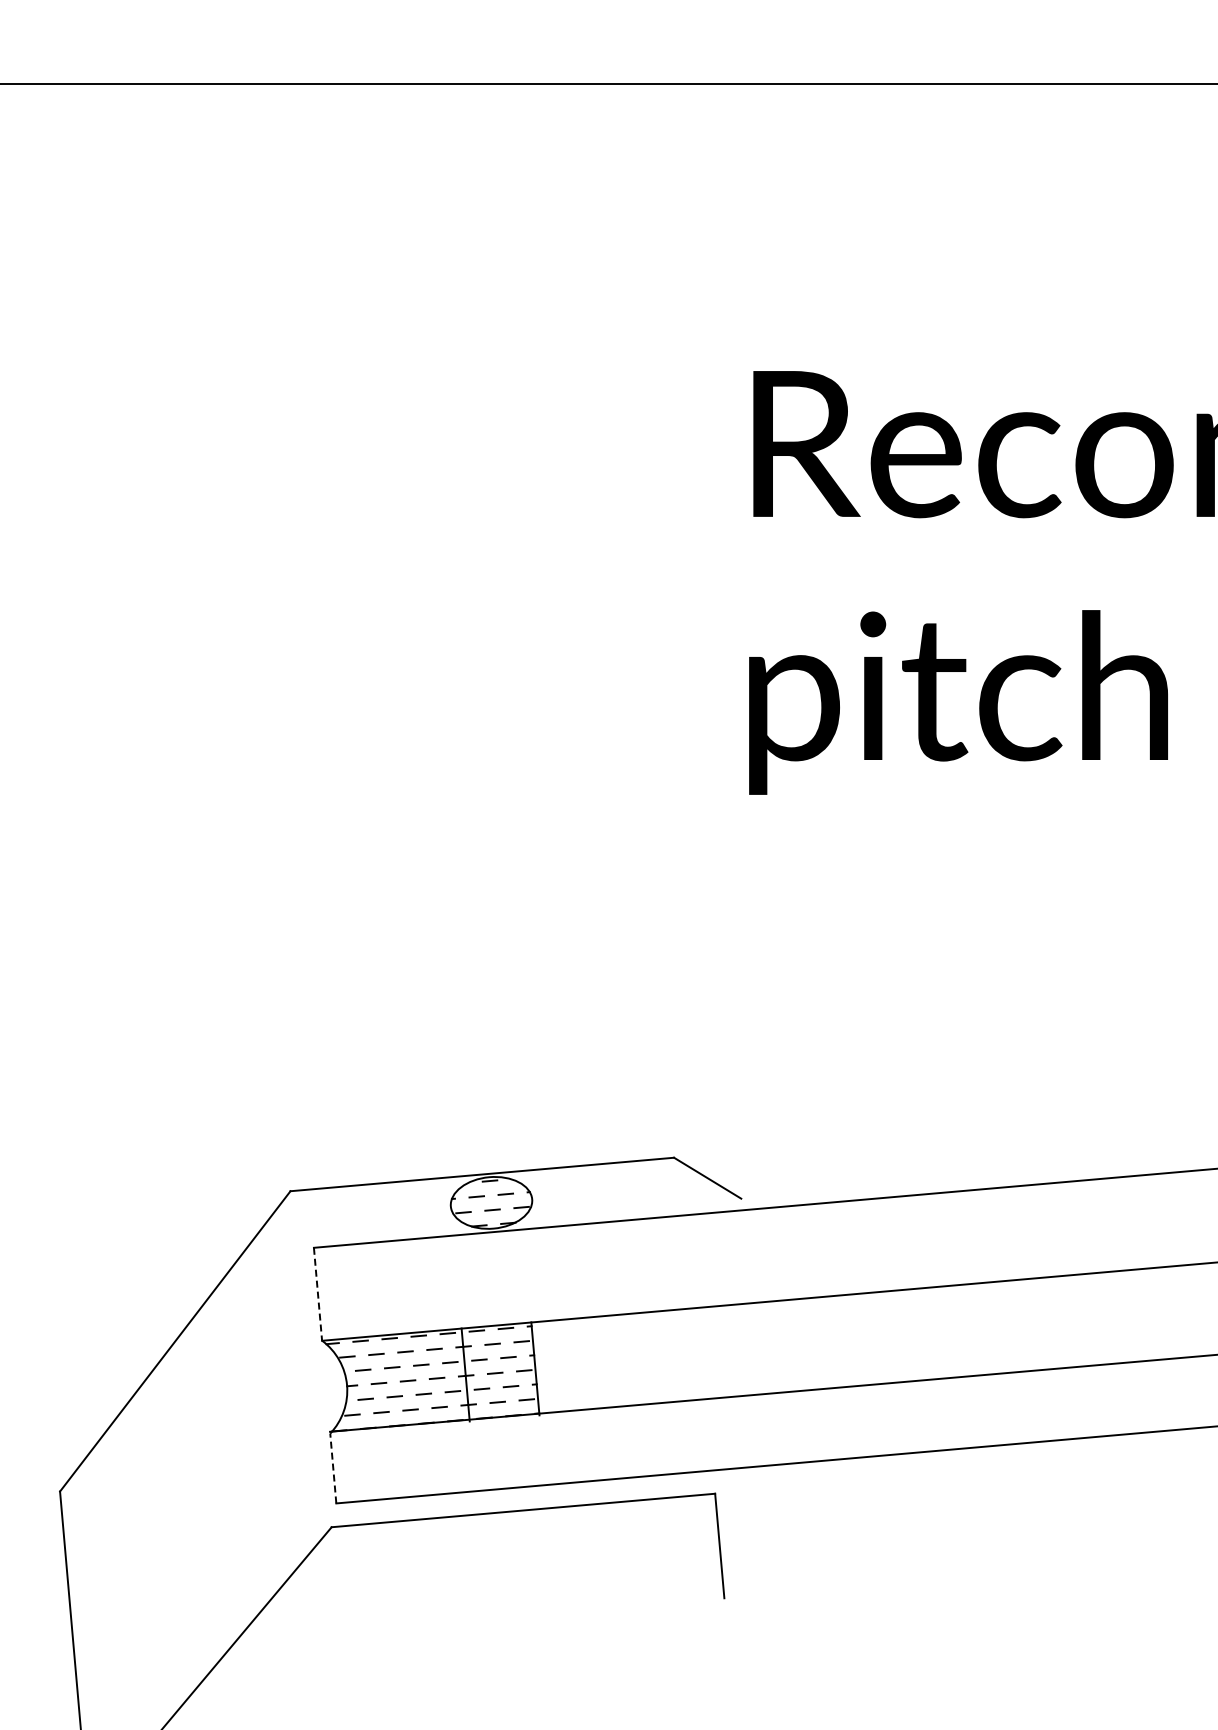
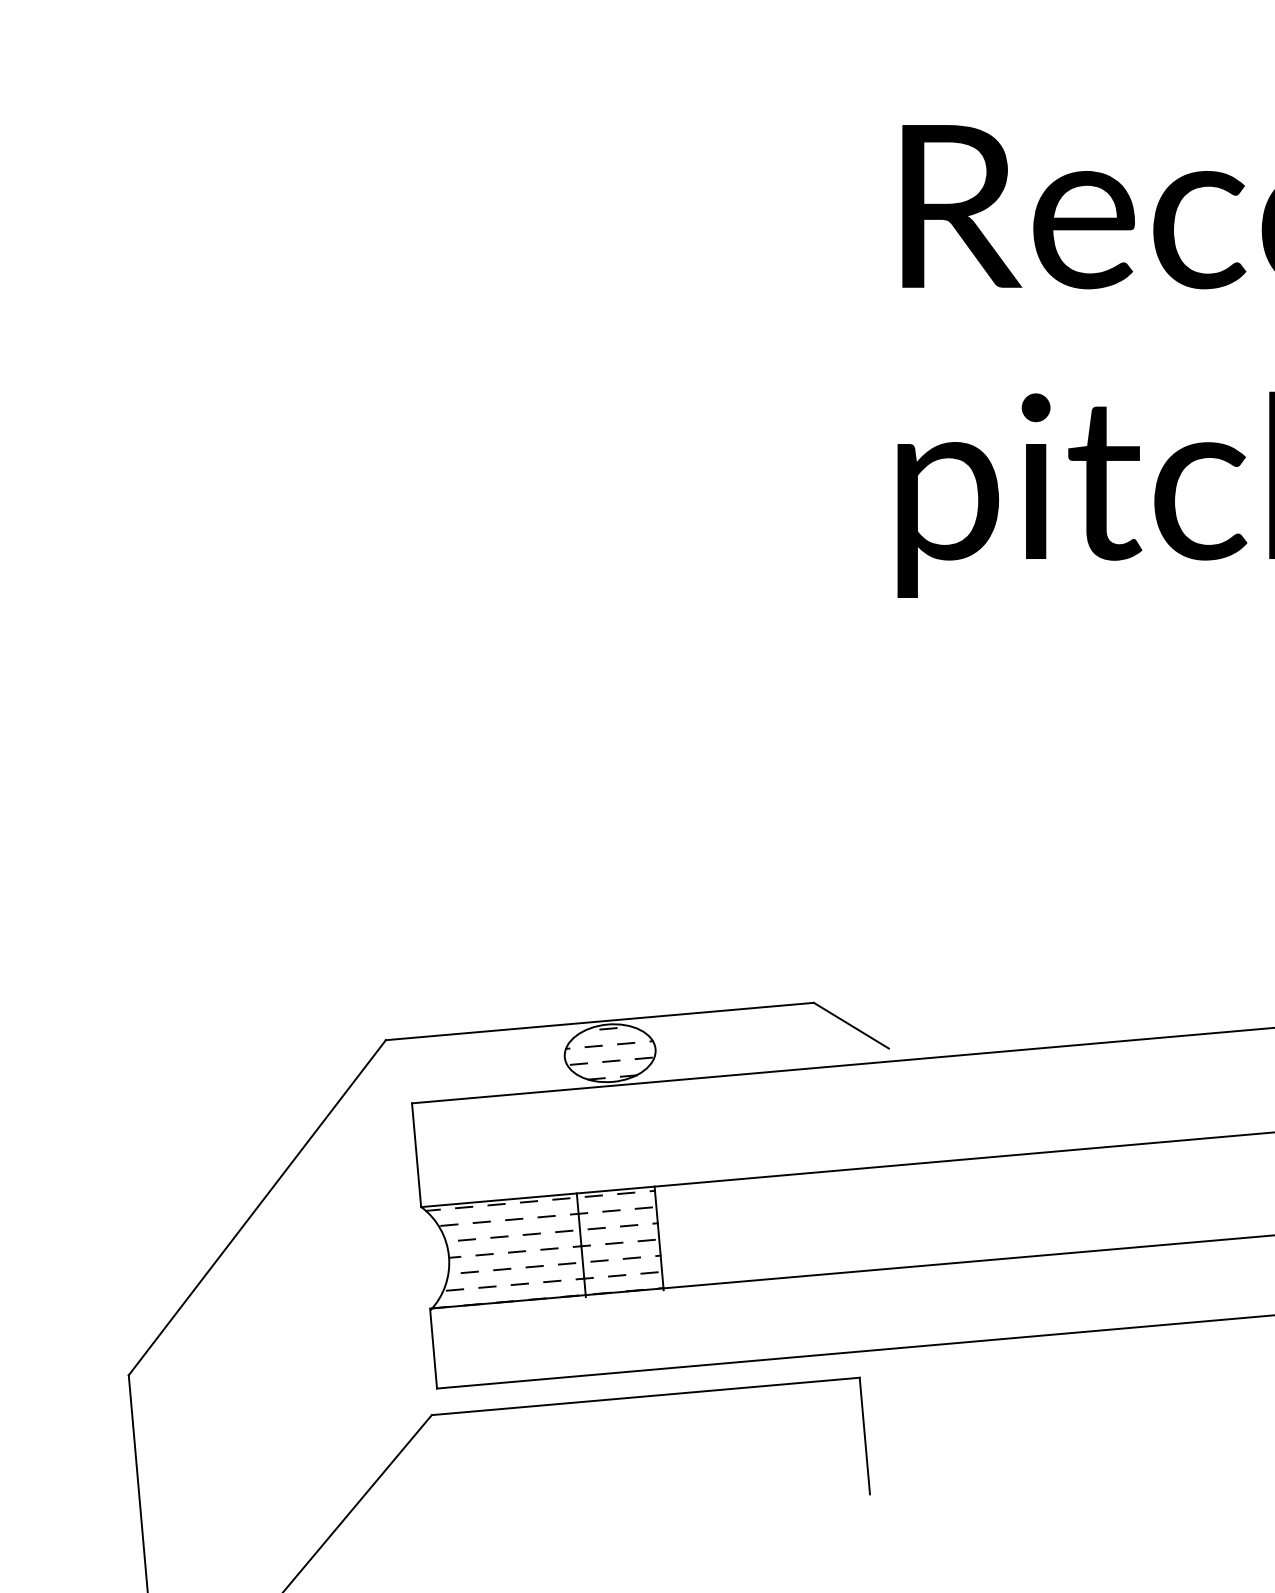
line: (318, 1294) -> (417, 1155), dashed -> solid
line: (333, 1468) -> (433, 1349), dashed -> solid

